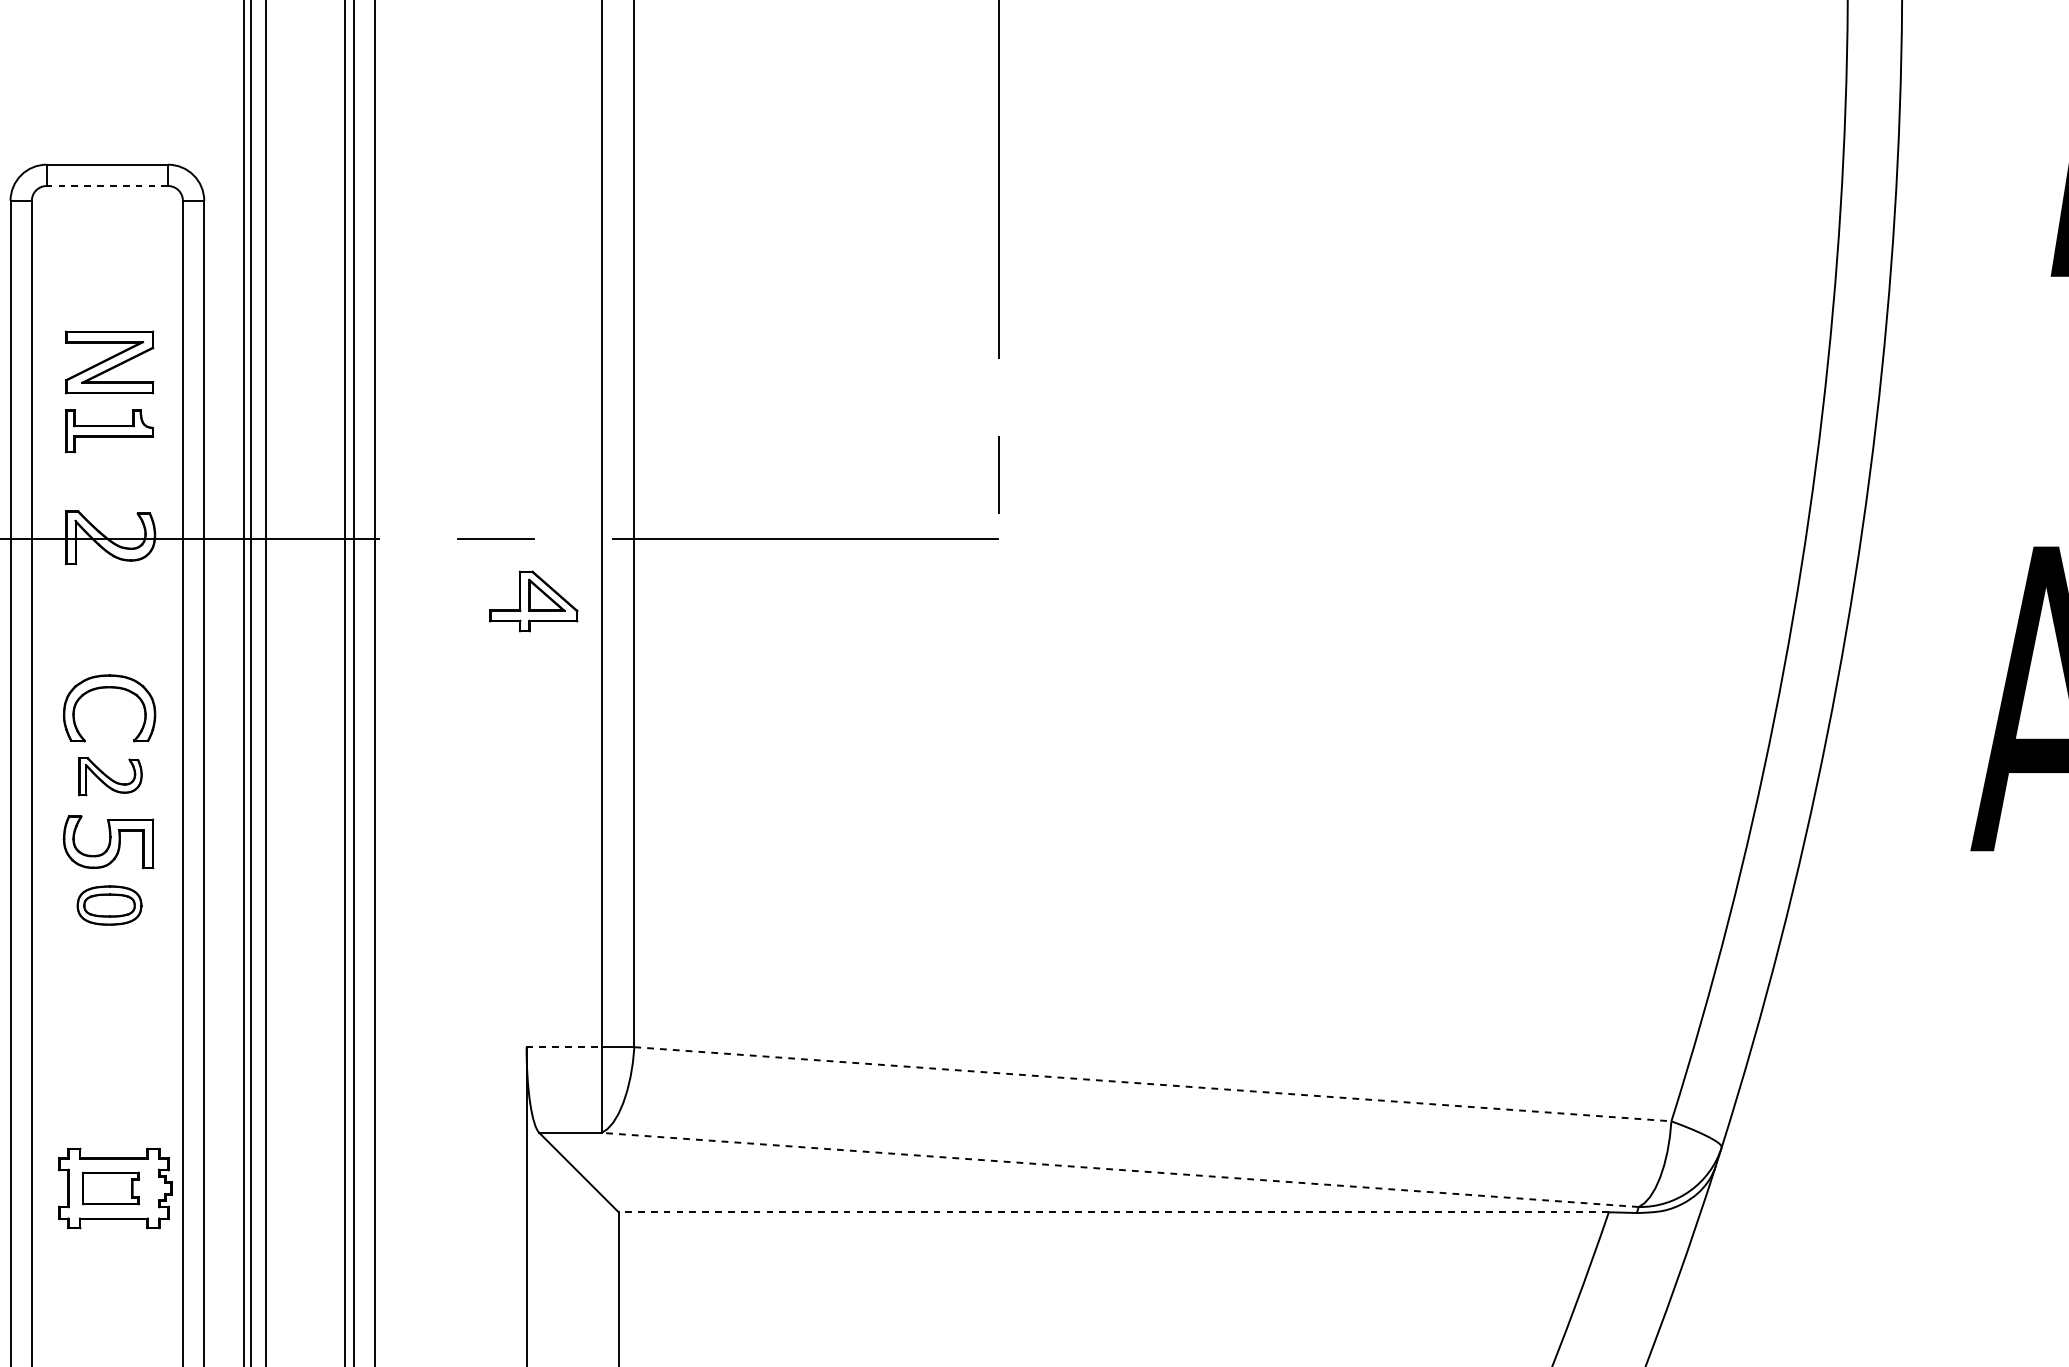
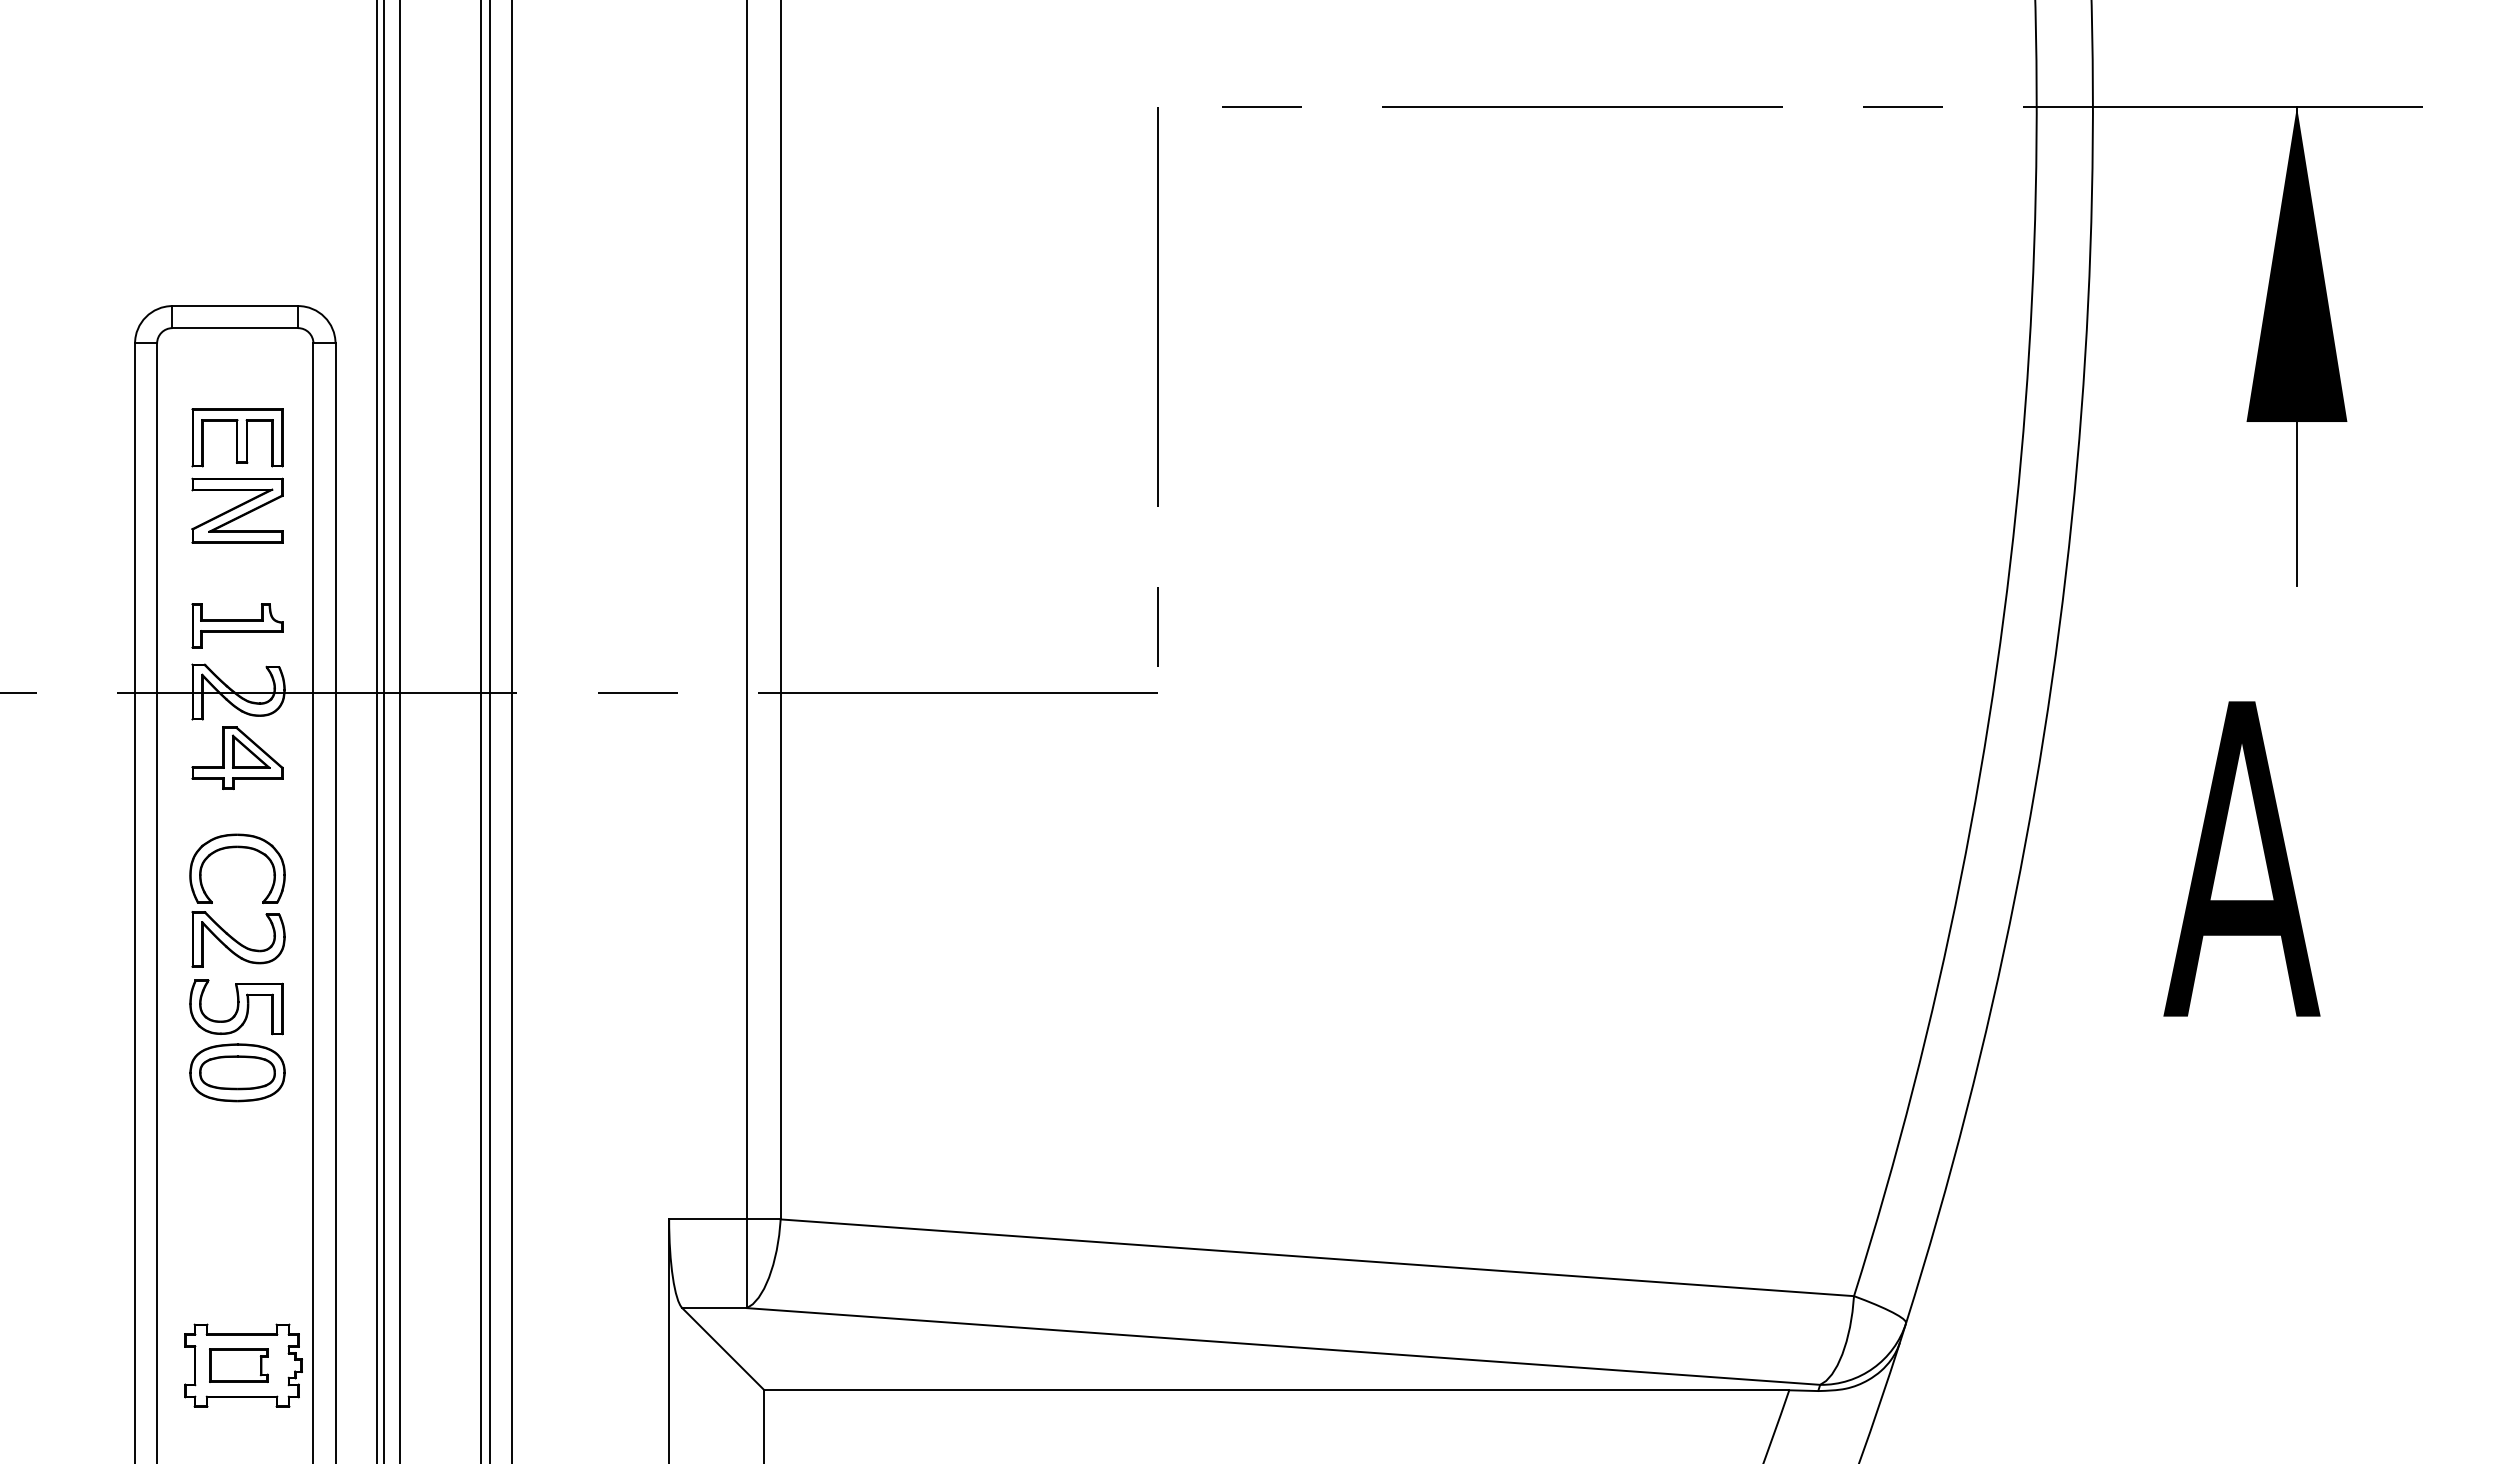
line: (107, 186) -> (235, 328), dashed -> solid
part: (109, 291) -> (237, 437), added
part: (109, 430) -> (237, 625), moved
part: (533, 600) -> (237, 757), moved
part: (110, 776) -> (238, 939), size x1.43
part: (109, 905) -> (237, 1072), size x1.43
line: (564, 1047) -> (708, 1219), dashed -> solid
line: (1153, 1083) -> (1317, 1257), dashed -> solid
line: (1120, 1169) -> (1283, 1346), dashed -> solid
line: (1113, 1212) -> (1276, 1390), dashed -> solid

